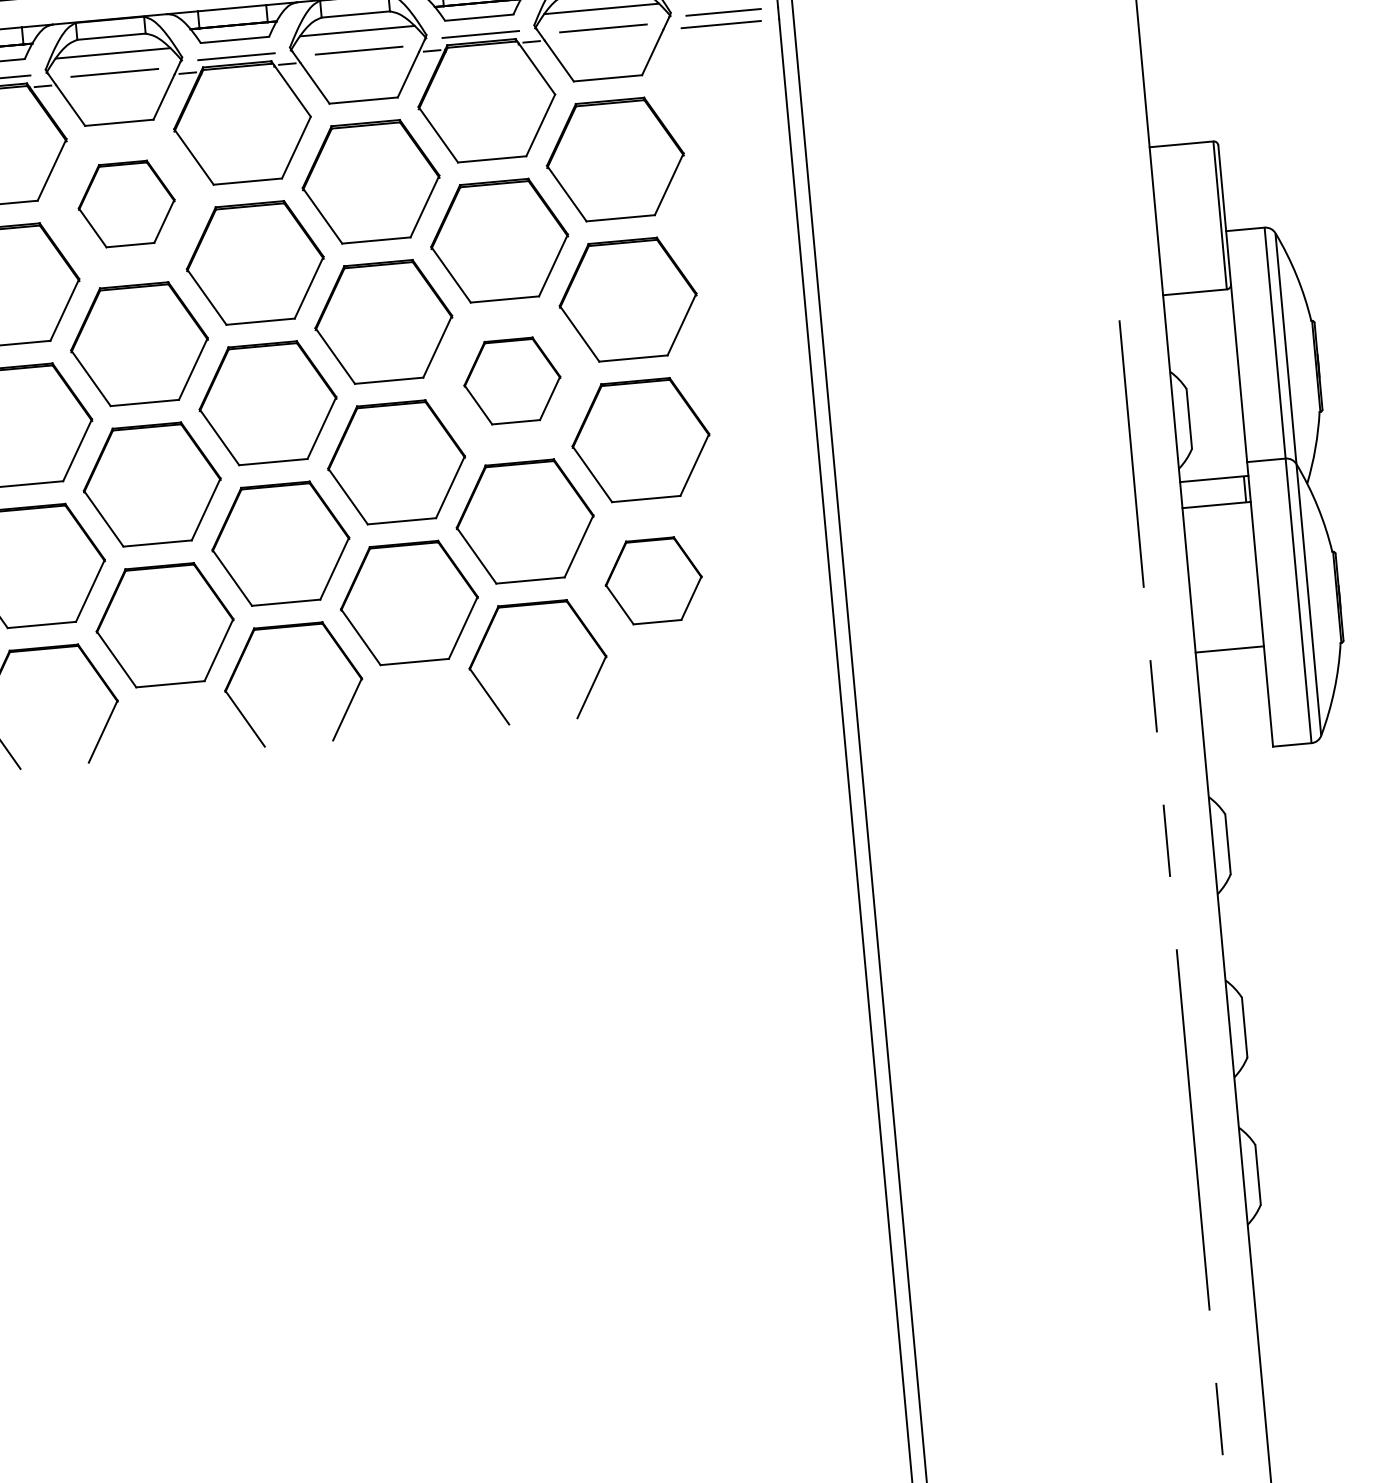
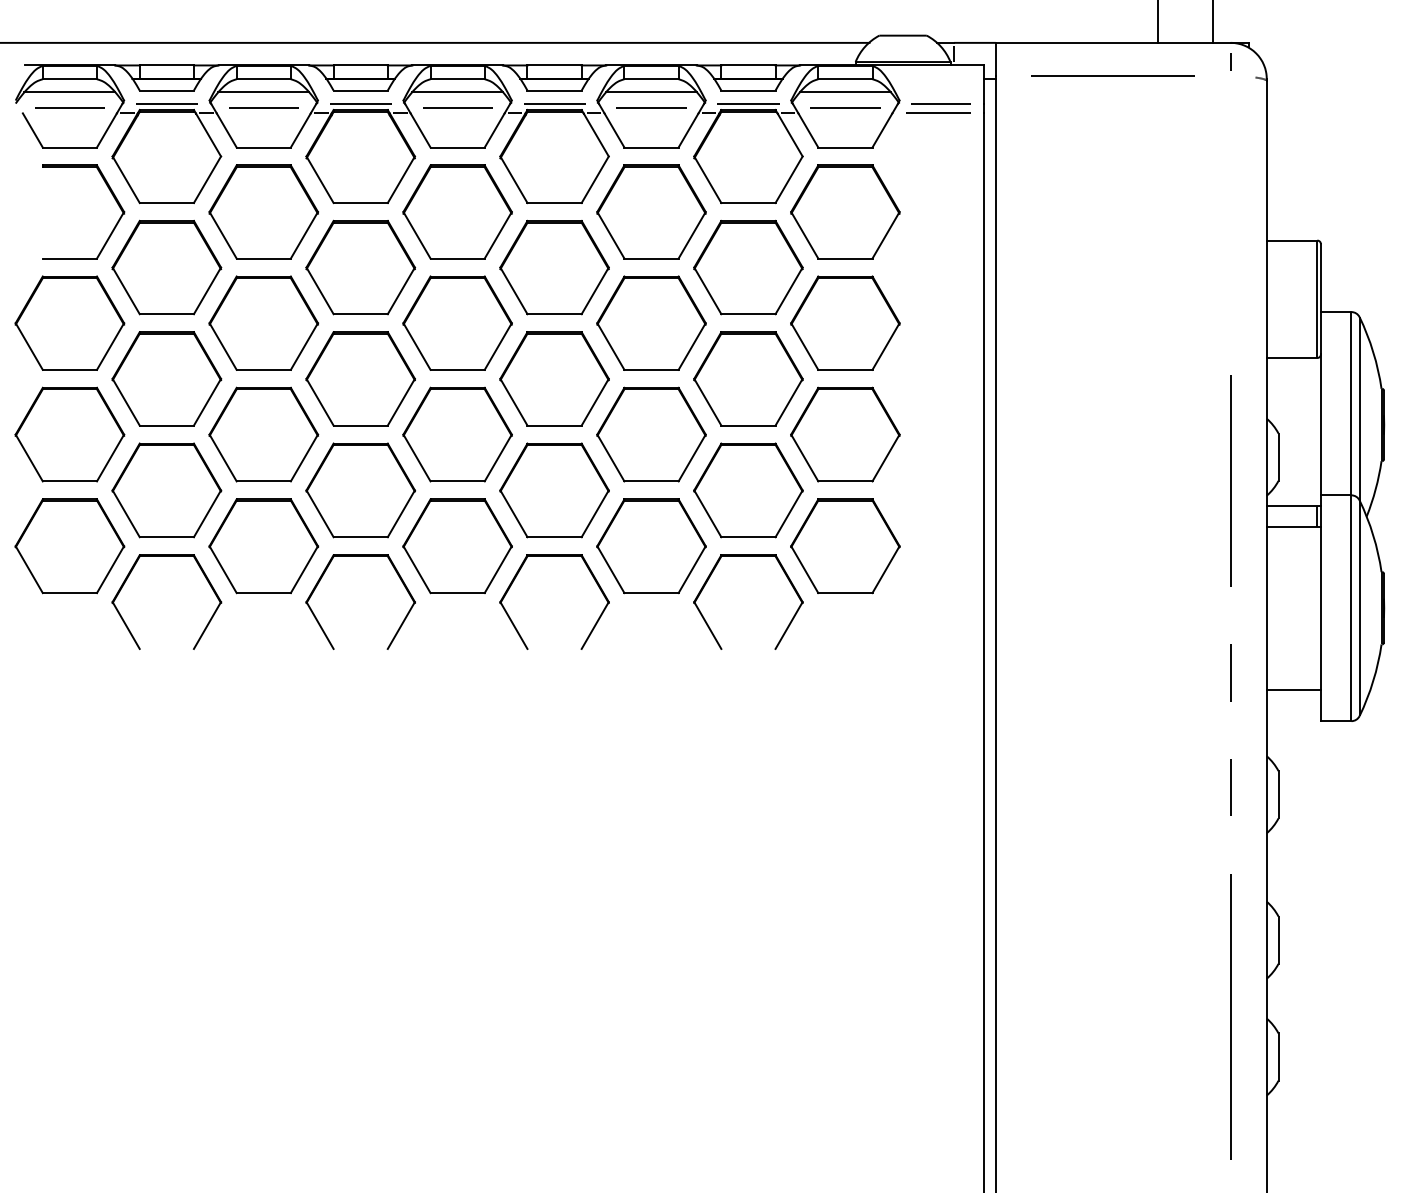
part: (126, 203) -> (457, 211), size x1.43
part: (512, 380) -> (748, 378), size x1.43
part: (653, 581) -> (845, 546), size x1.43
line: (1229, 649) -> (1293, 689), moved

